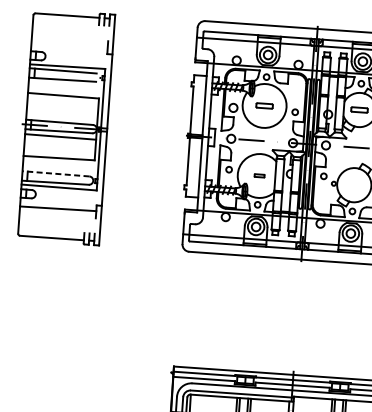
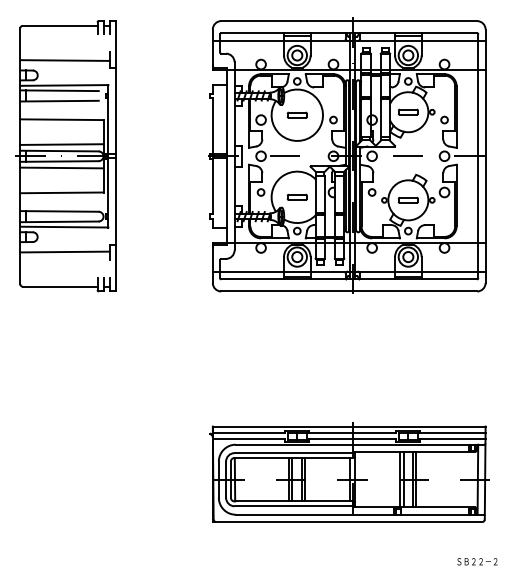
line: (69, 45) -> (64, 60), added
line: (61, 116) -> (61, 144), added
line: (55, 173) -> (59, 211), dashed -> solid
part: (259, 175) -> (296, 196), size x1.67
part: (353, 184) -> (407, 199), added

